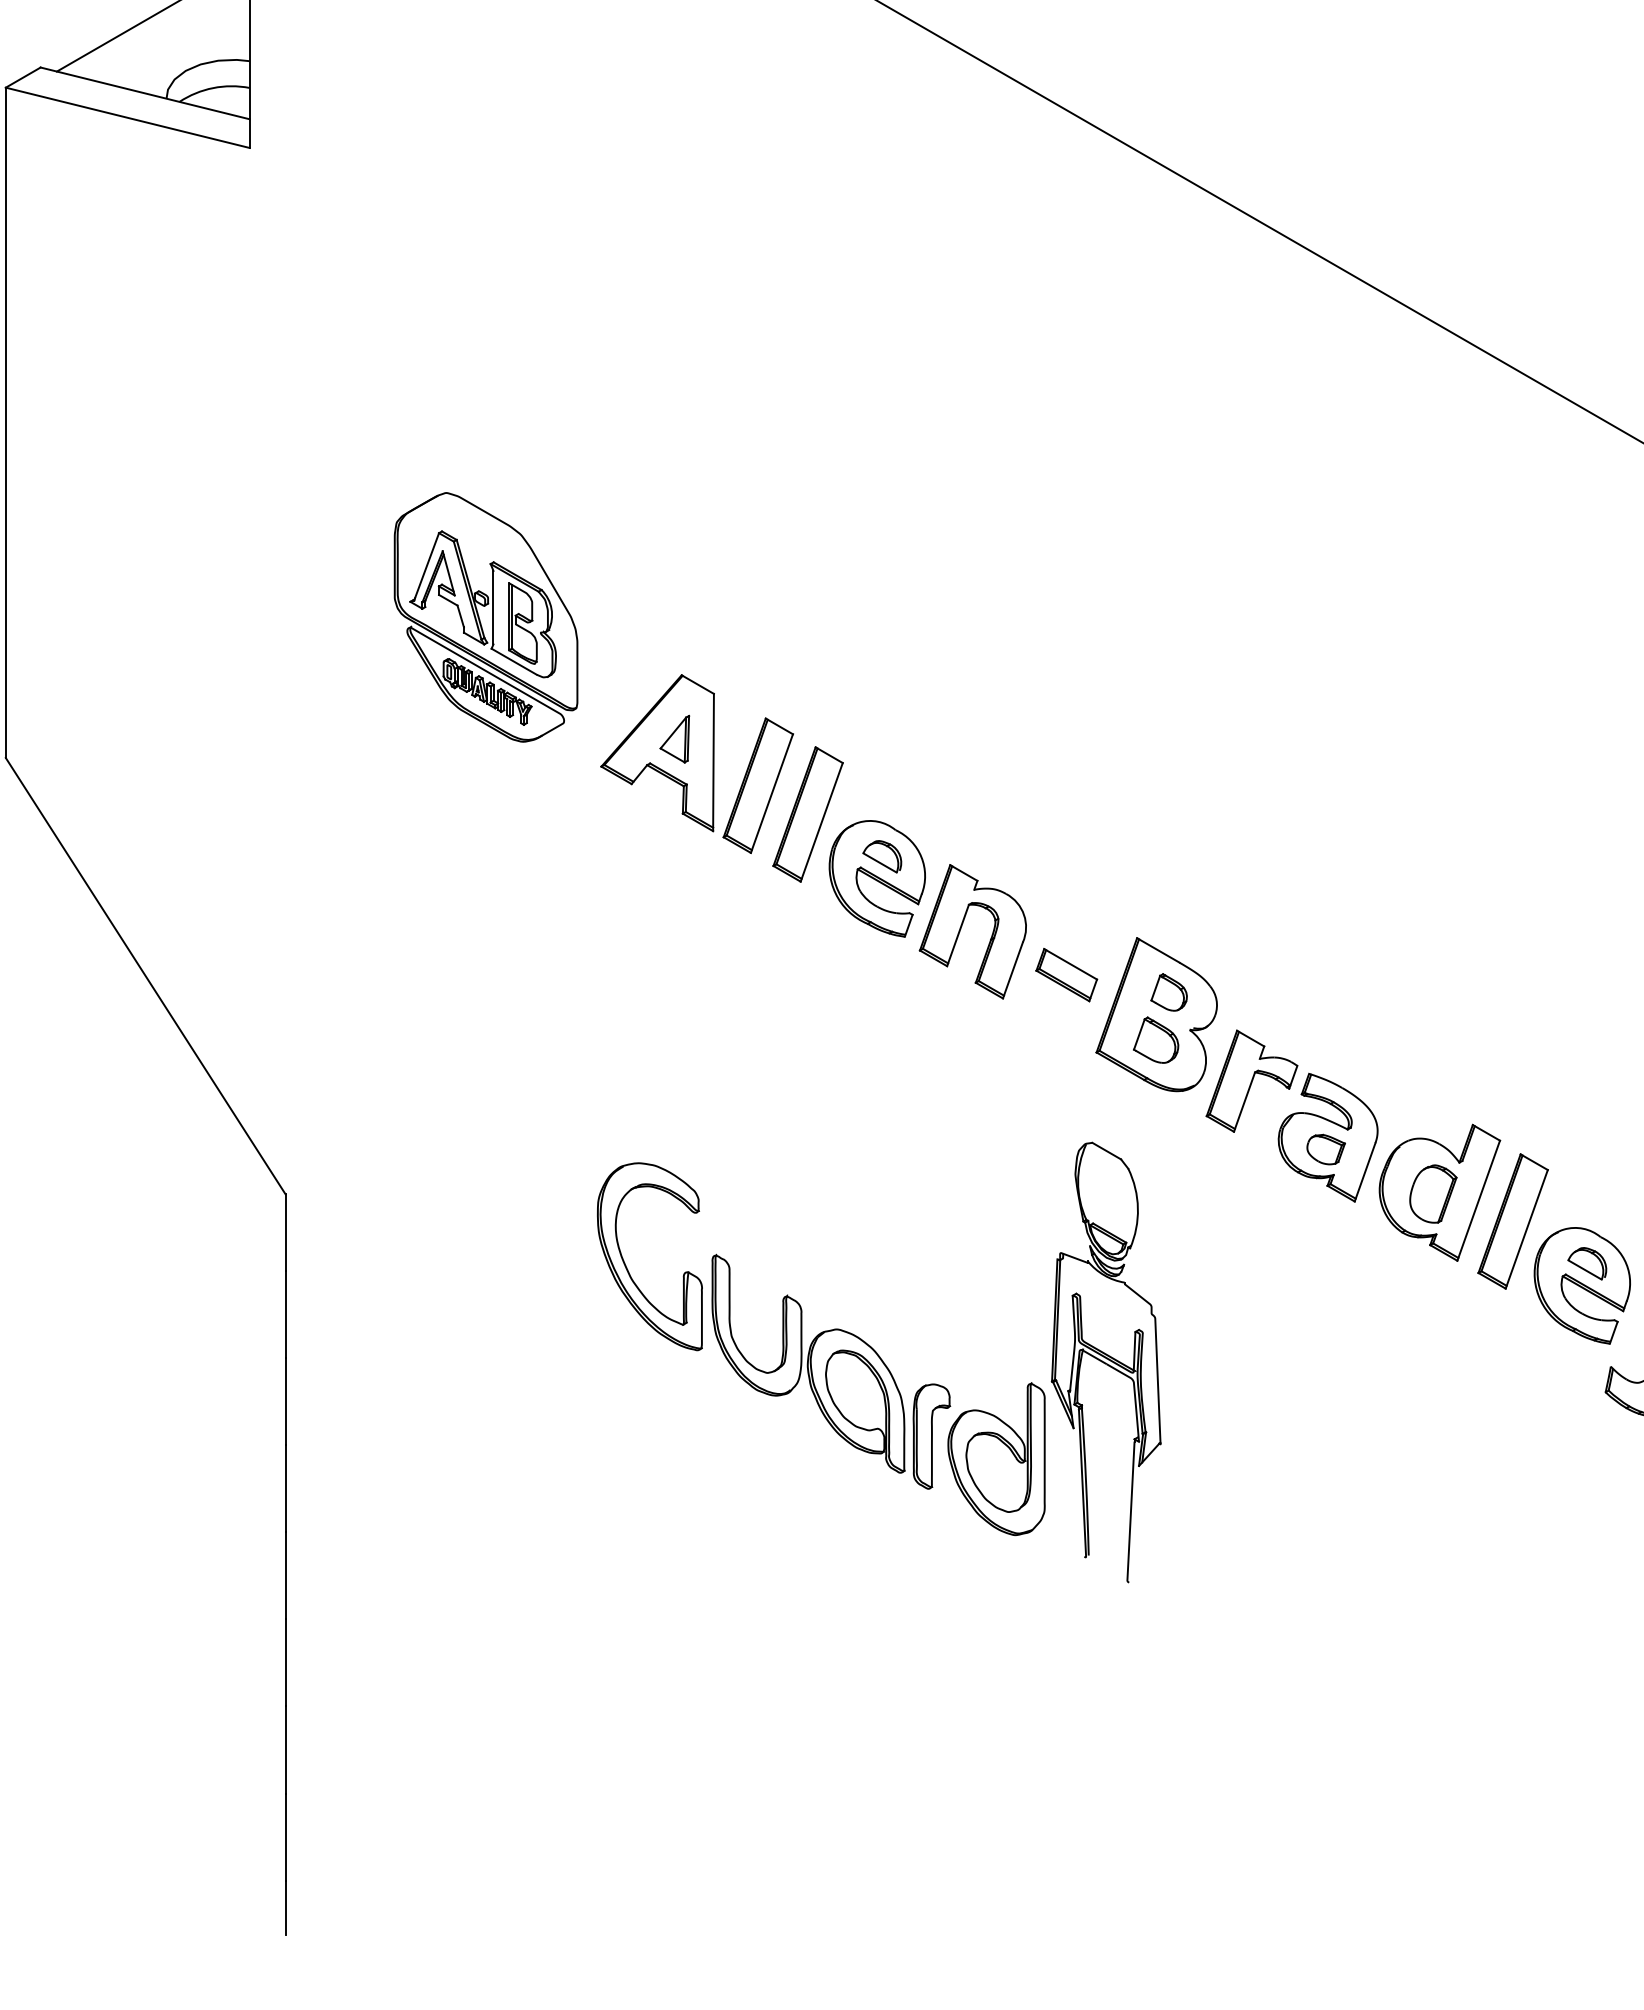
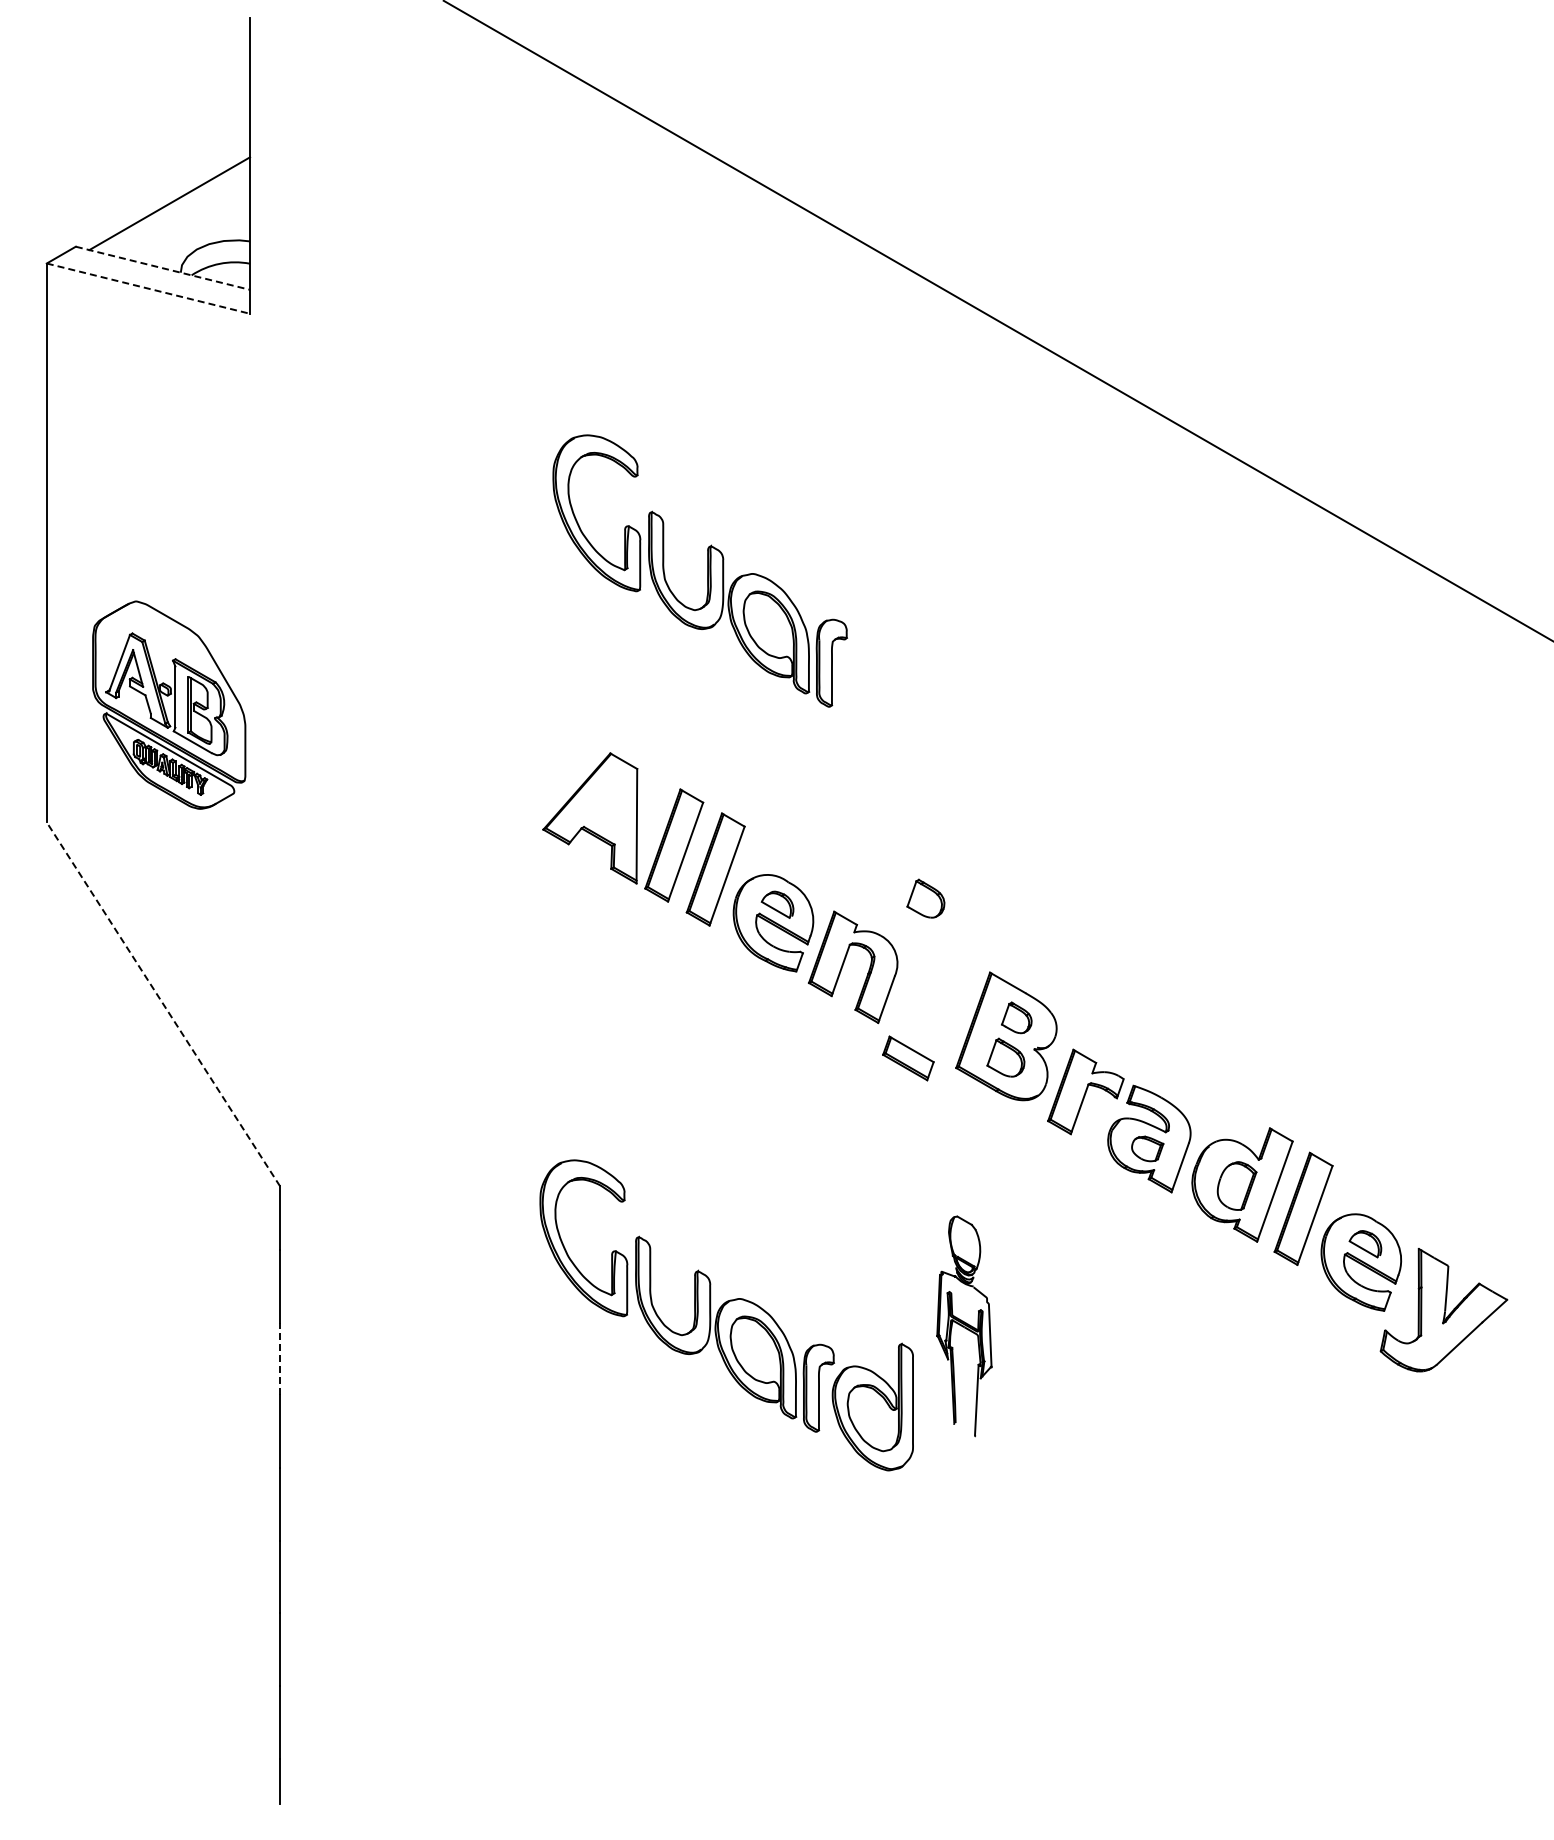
line: (144, 93) -> (162, 268), solid -> dashed
line: (127, 117) -> (148, 288), solid -> dashed
part: (798, 455) -> (707, 570), added
part: (486, 616) -> (169, 704), moved
part: (674, 738) -> (604, 806), removed
part: (1059, 849) -> (925, 898), added
line: (145, 975) -> (163, 1003), solid -> dashed
part: (1066, 975) -> (908, 1058), moved
part: (1106, 1362) -> (964, 1326), size x0.6
line: (286, 1400) -> (280, 1358), solid -> dashed

